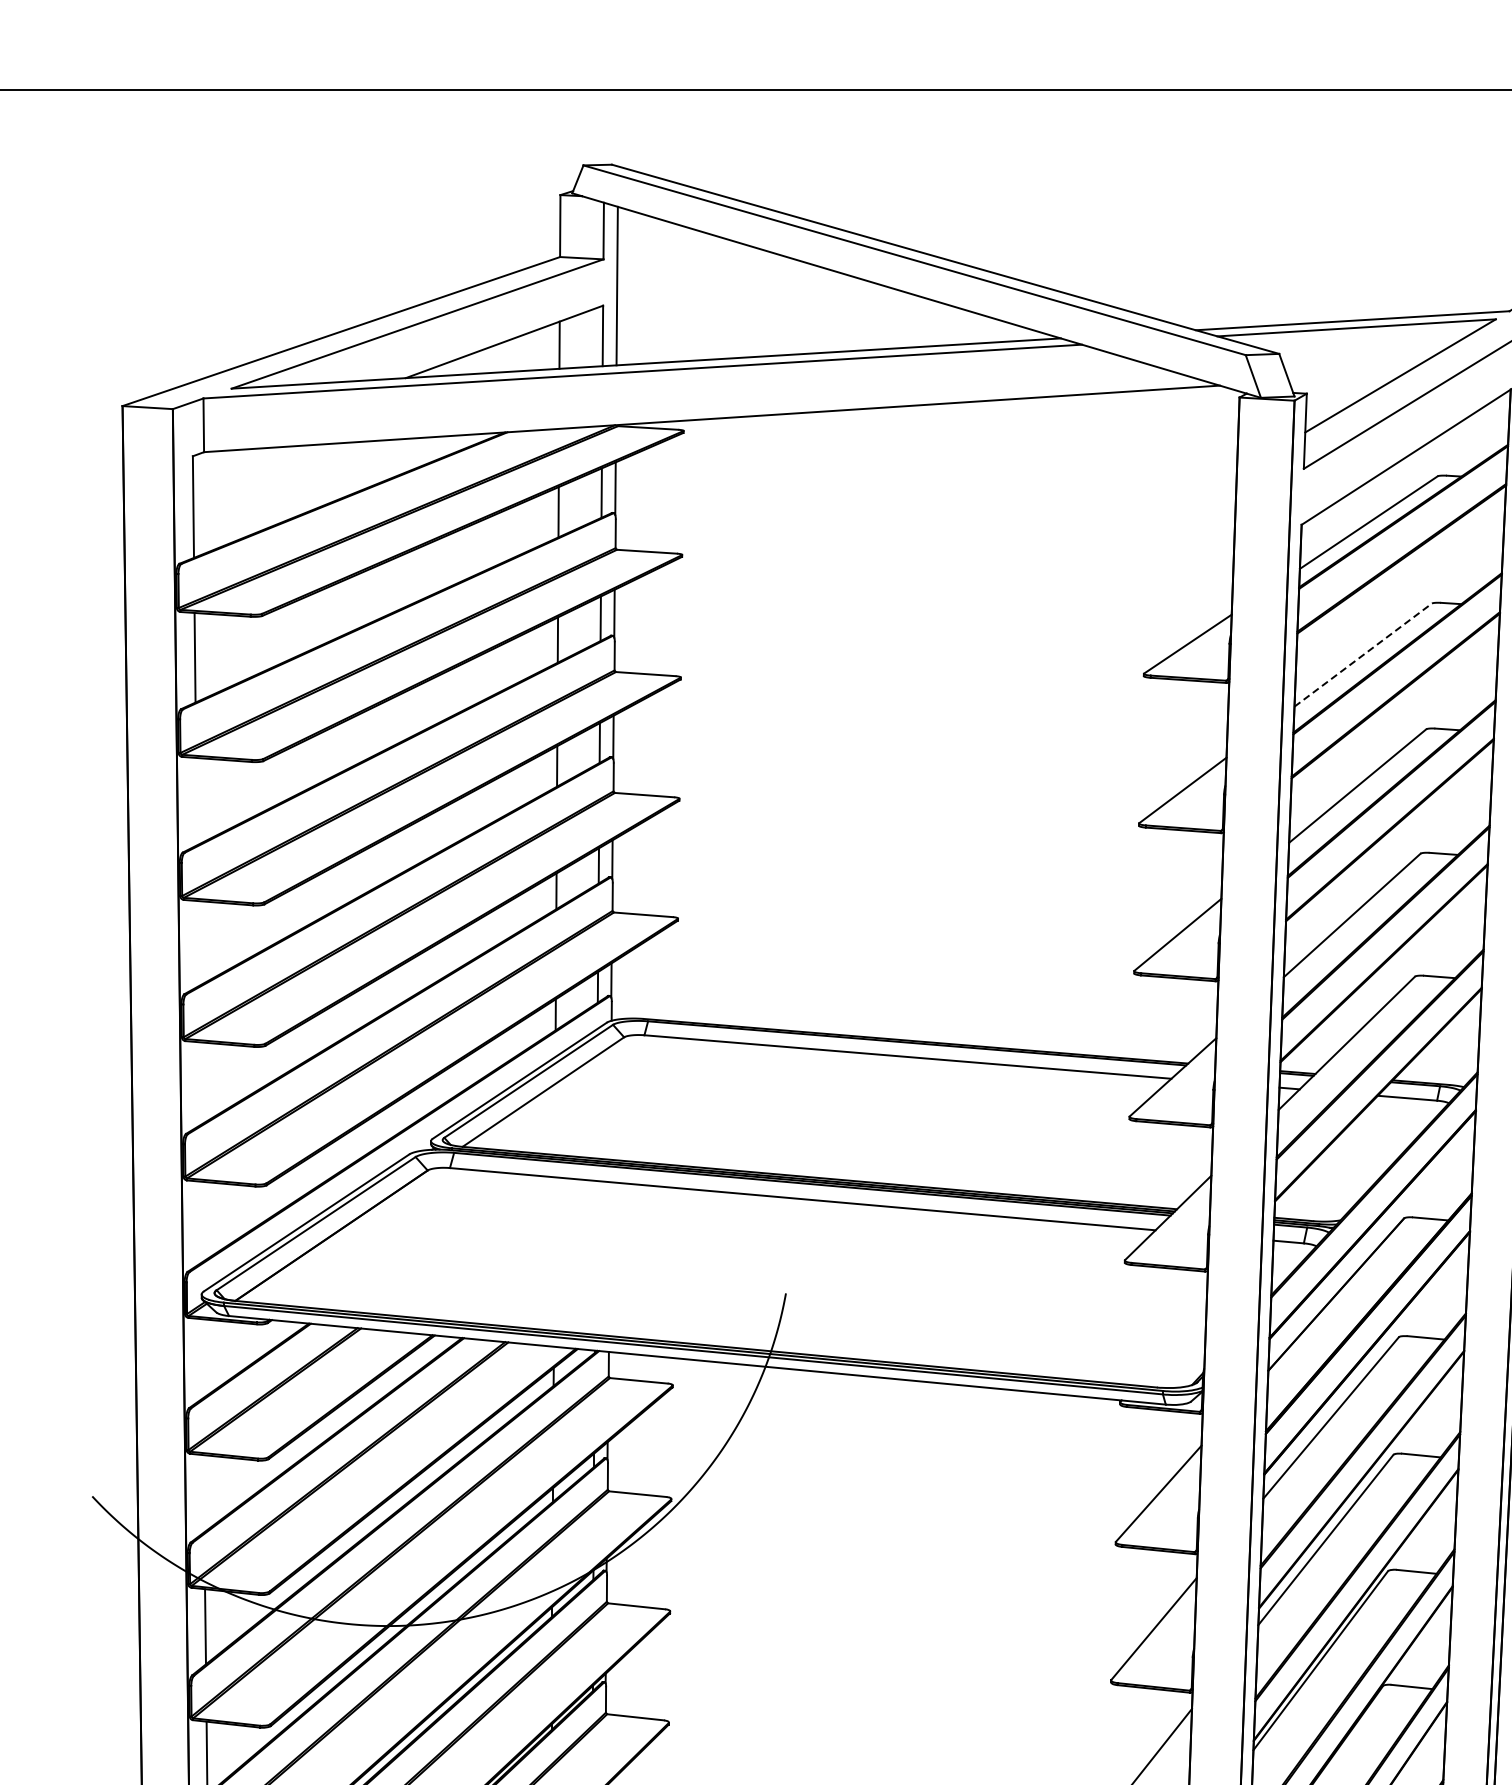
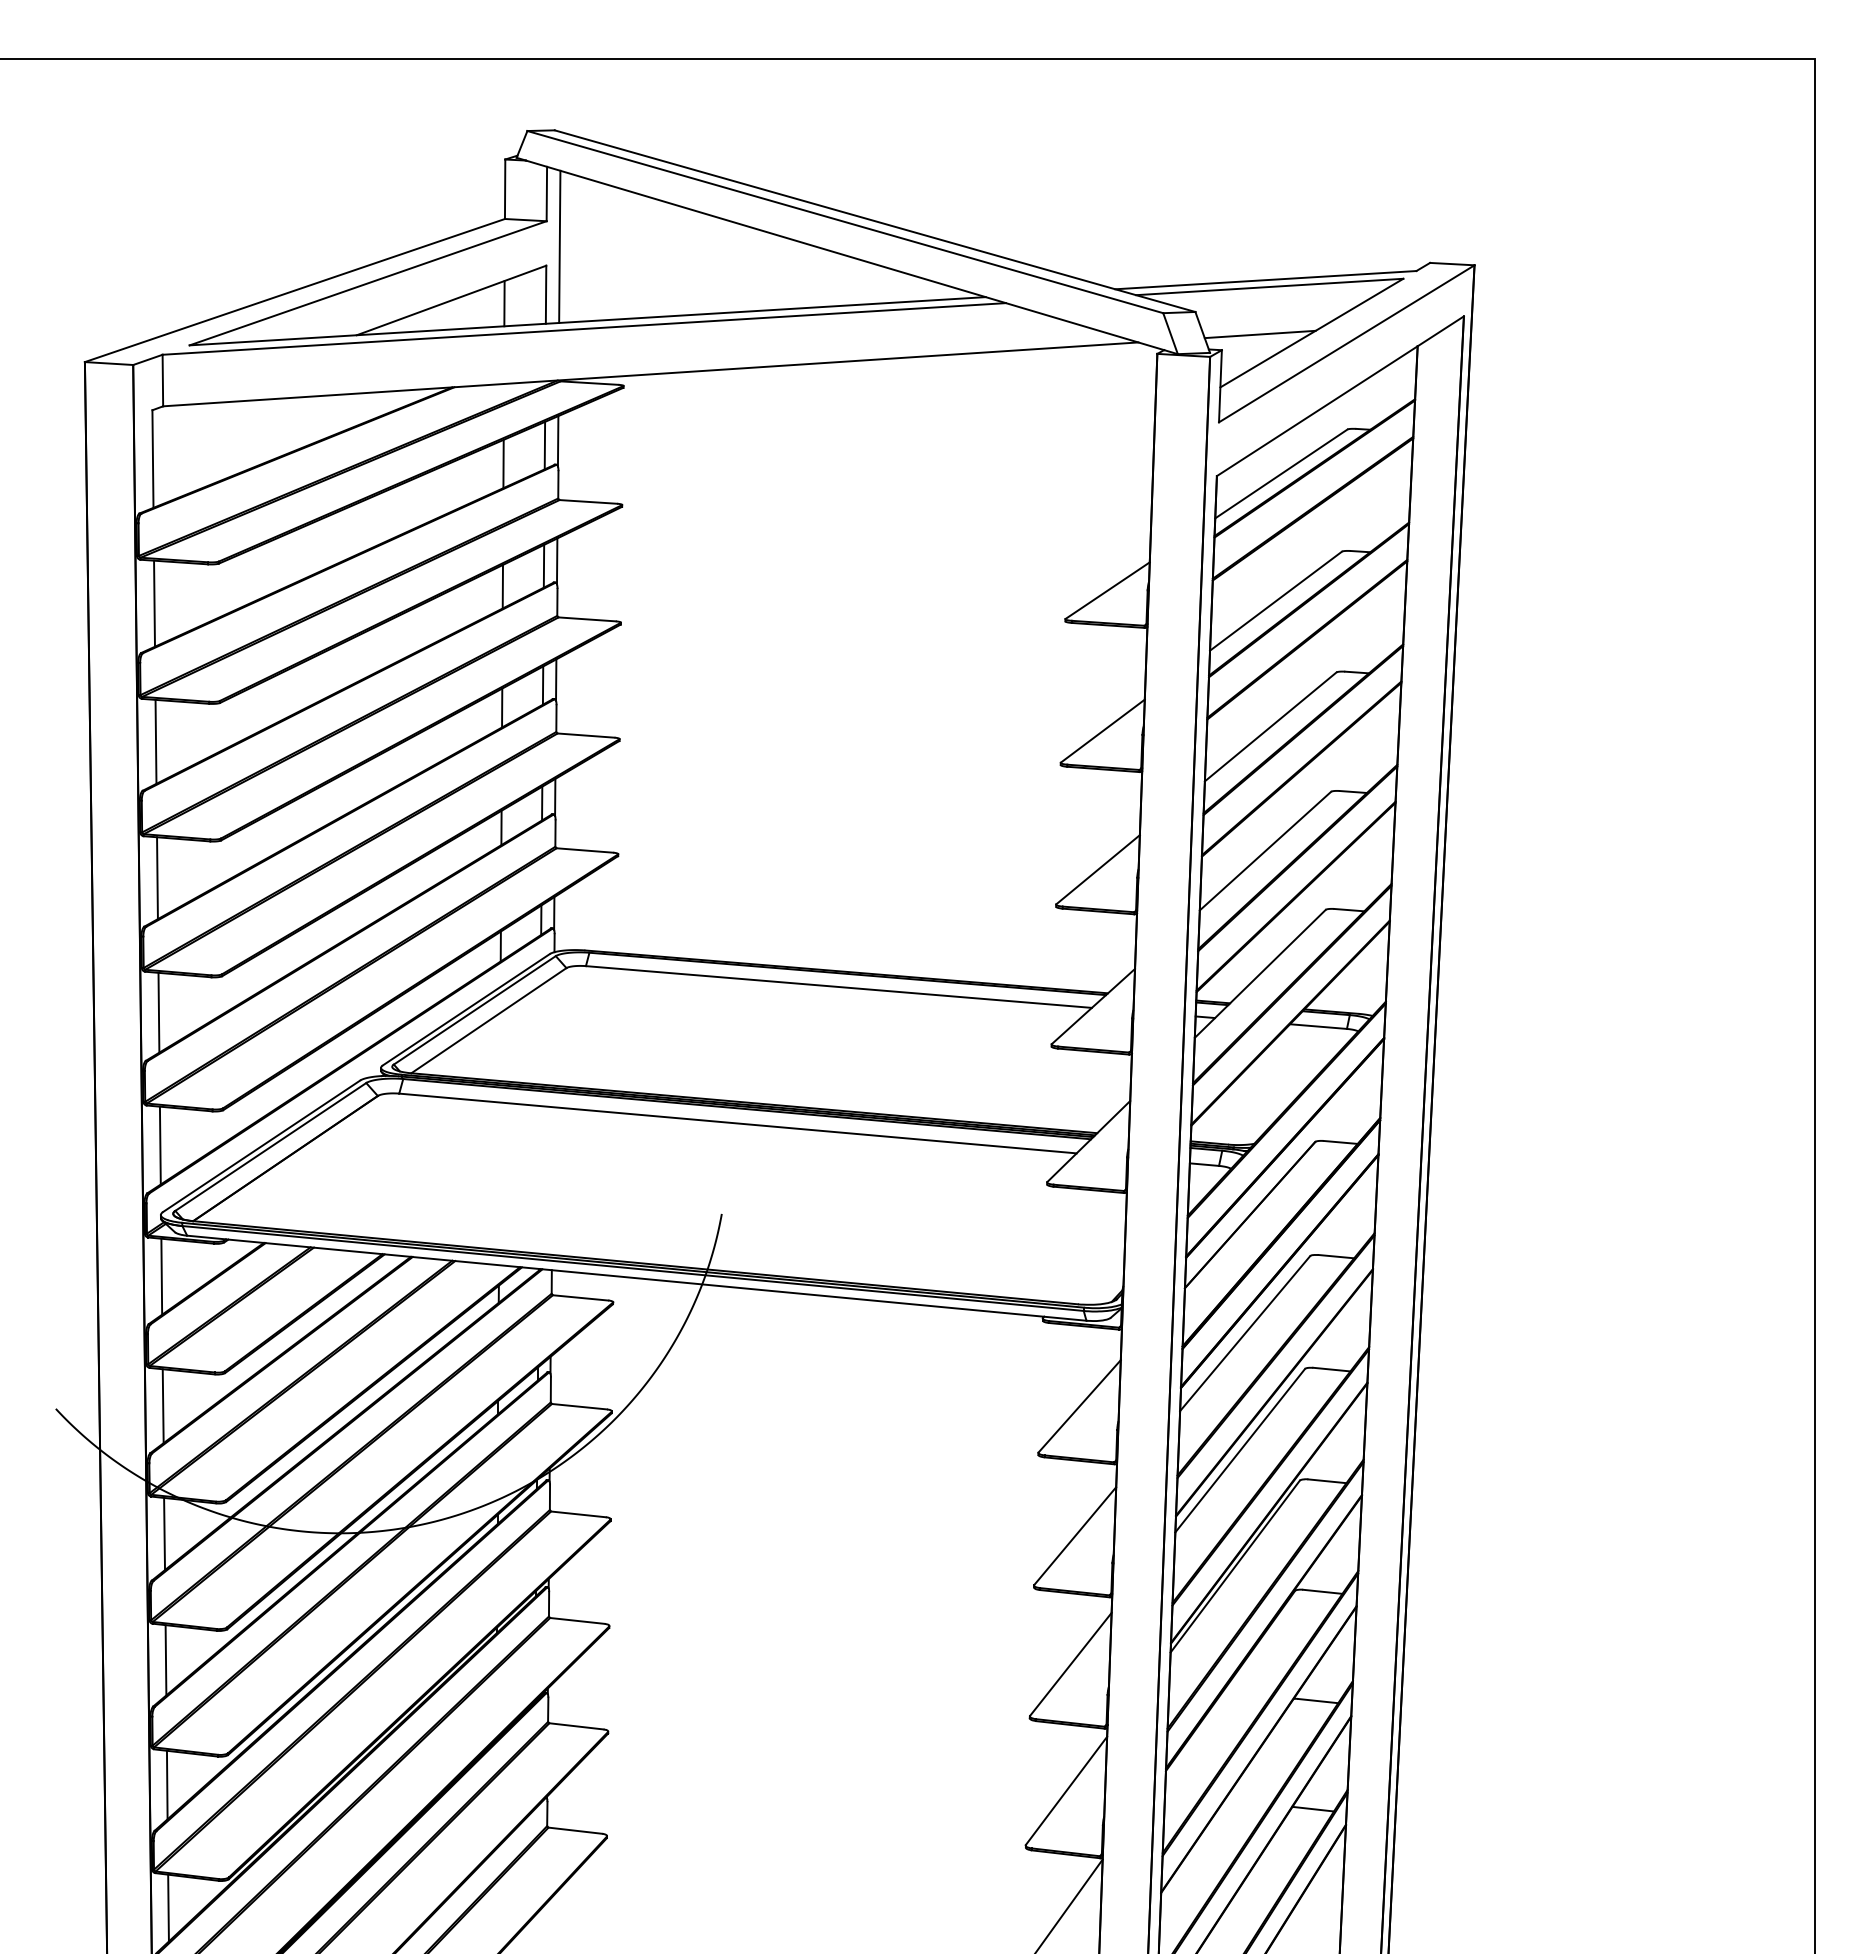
line: (1346, 377) -> (1259, 334), added
line: (1363, 655) -> (1276, 601), dashed -> solid
line: (196, 801) -> (155, 741), added
line: (198, 943) -> (157, 878), added
line: (199, 1083) -> (158, 1012), added
line: (200, 1222) -> (159, 1145), added
line: (202, 1358) -> (161, 1276), added
line: (203, 1493) -> (162, 1406), added

